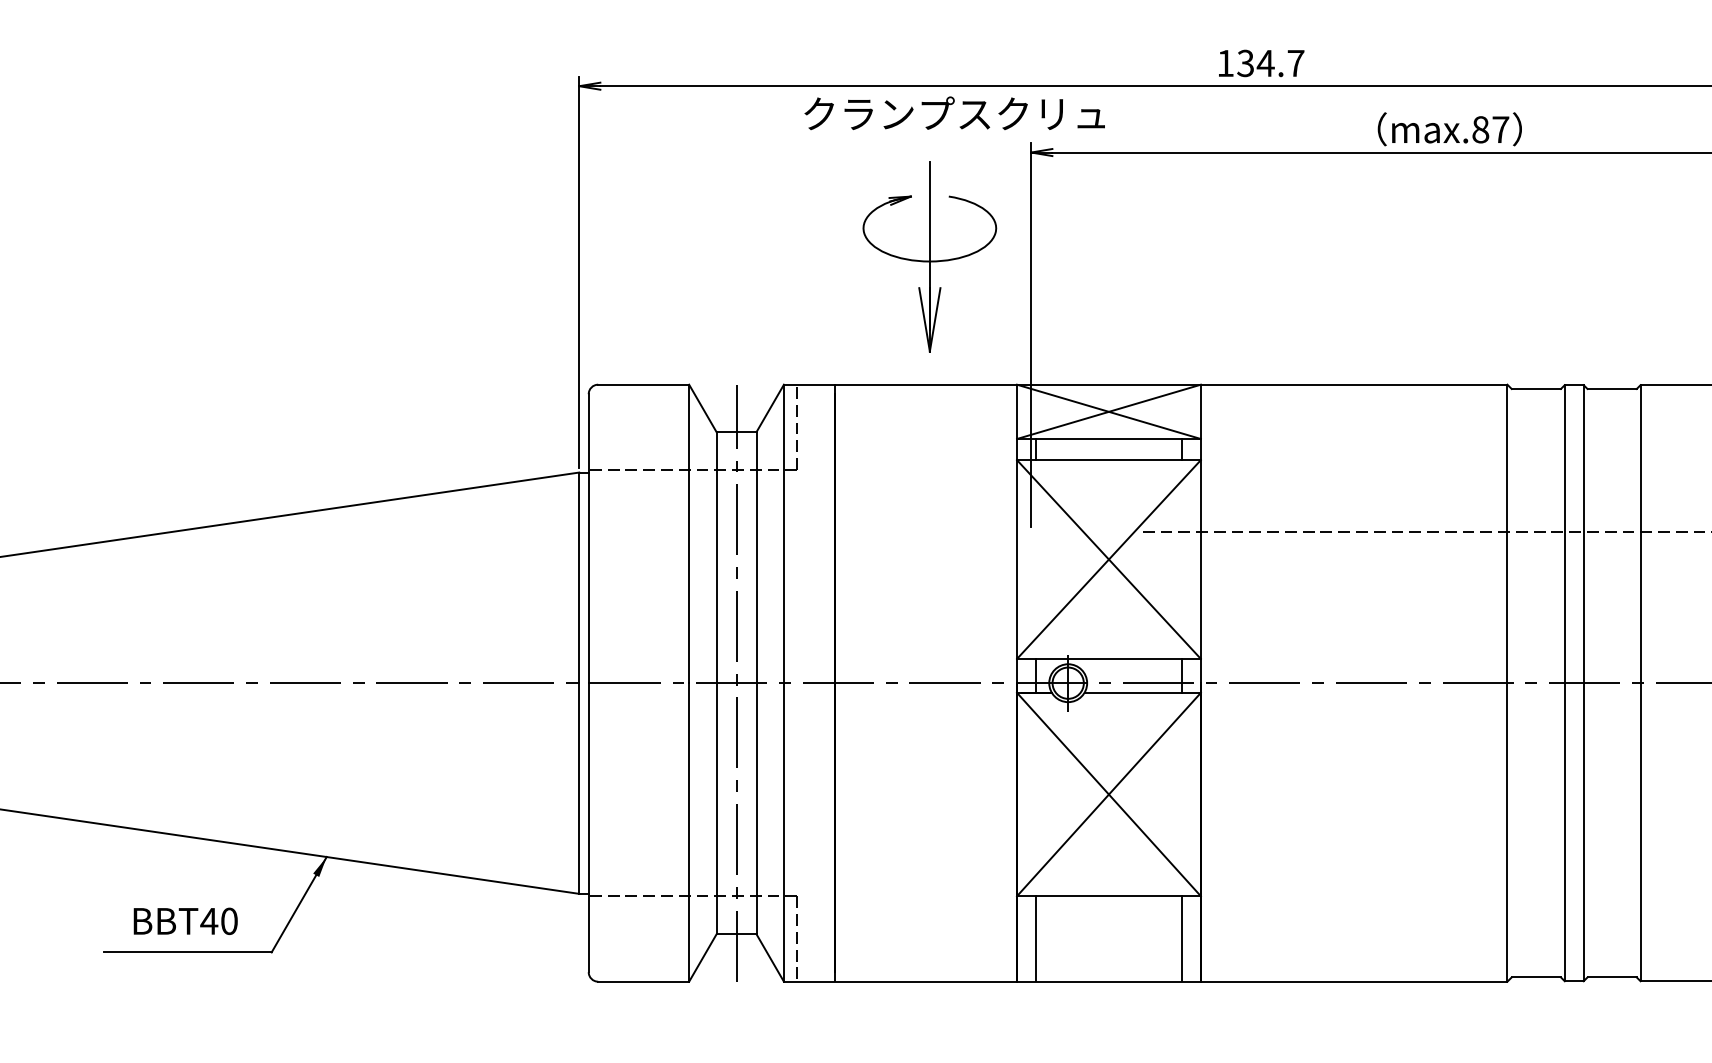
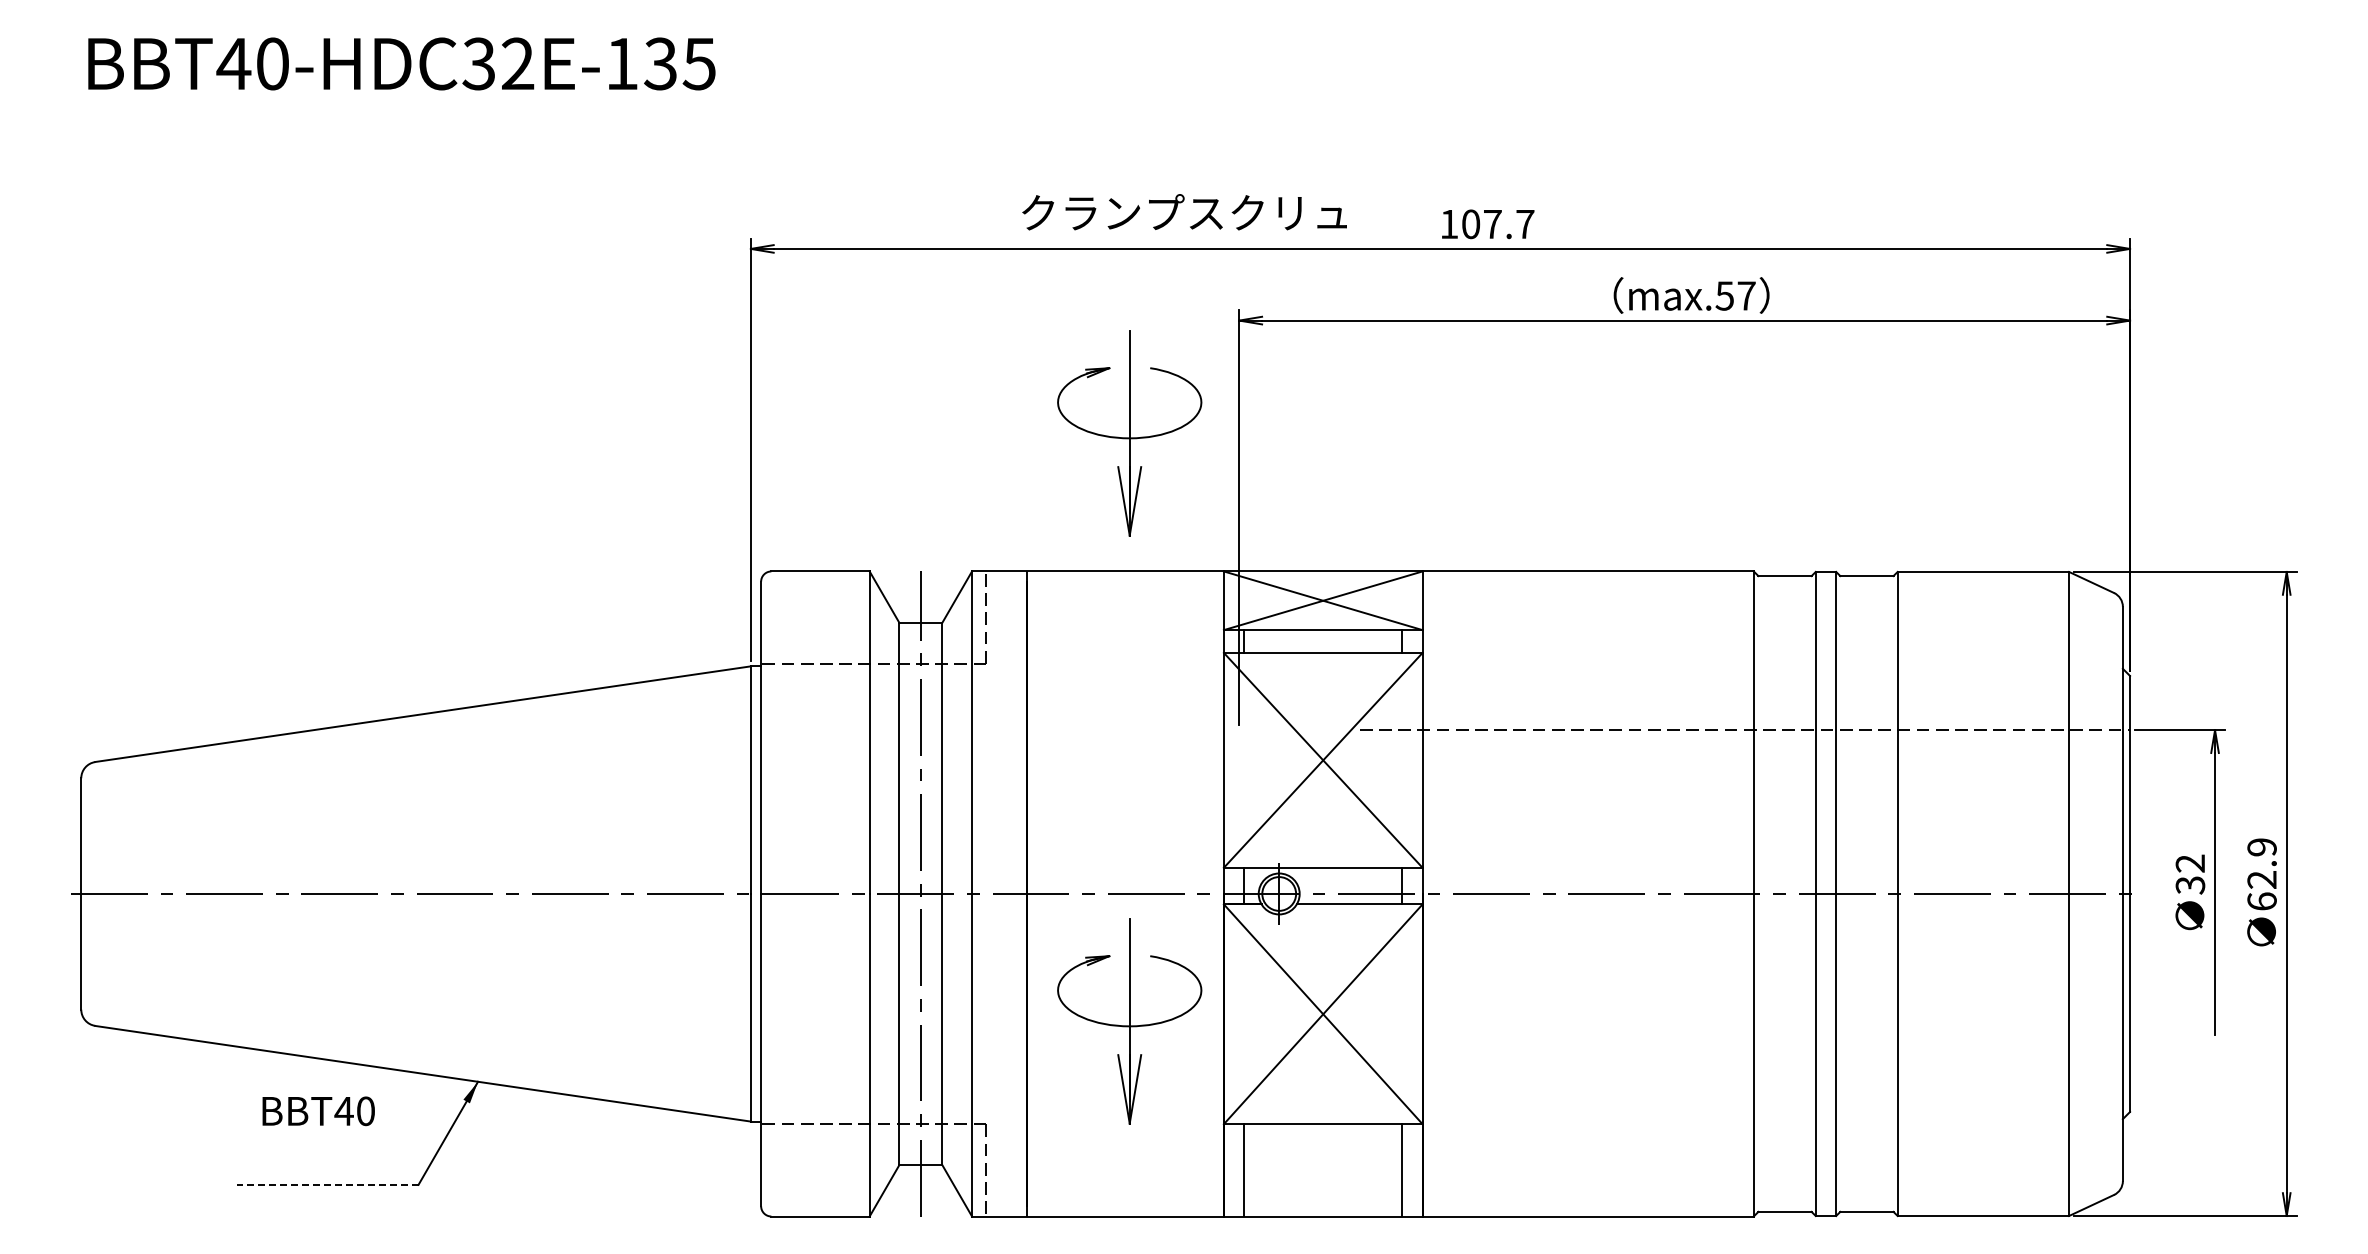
text: (1255, 63) -> (1481, 224), 134.7 -> 107.7
text: (954, 113) -> (1184, 212), moved
text: (1480, 129) -> (1724, 295), max.87 -> max.57
part: (929, 801) -> (1129, 1021), added
text: (185, 921) -> (318, 1111), moved
line: (187, 952) -> (327, 1184), solid -> dashed

